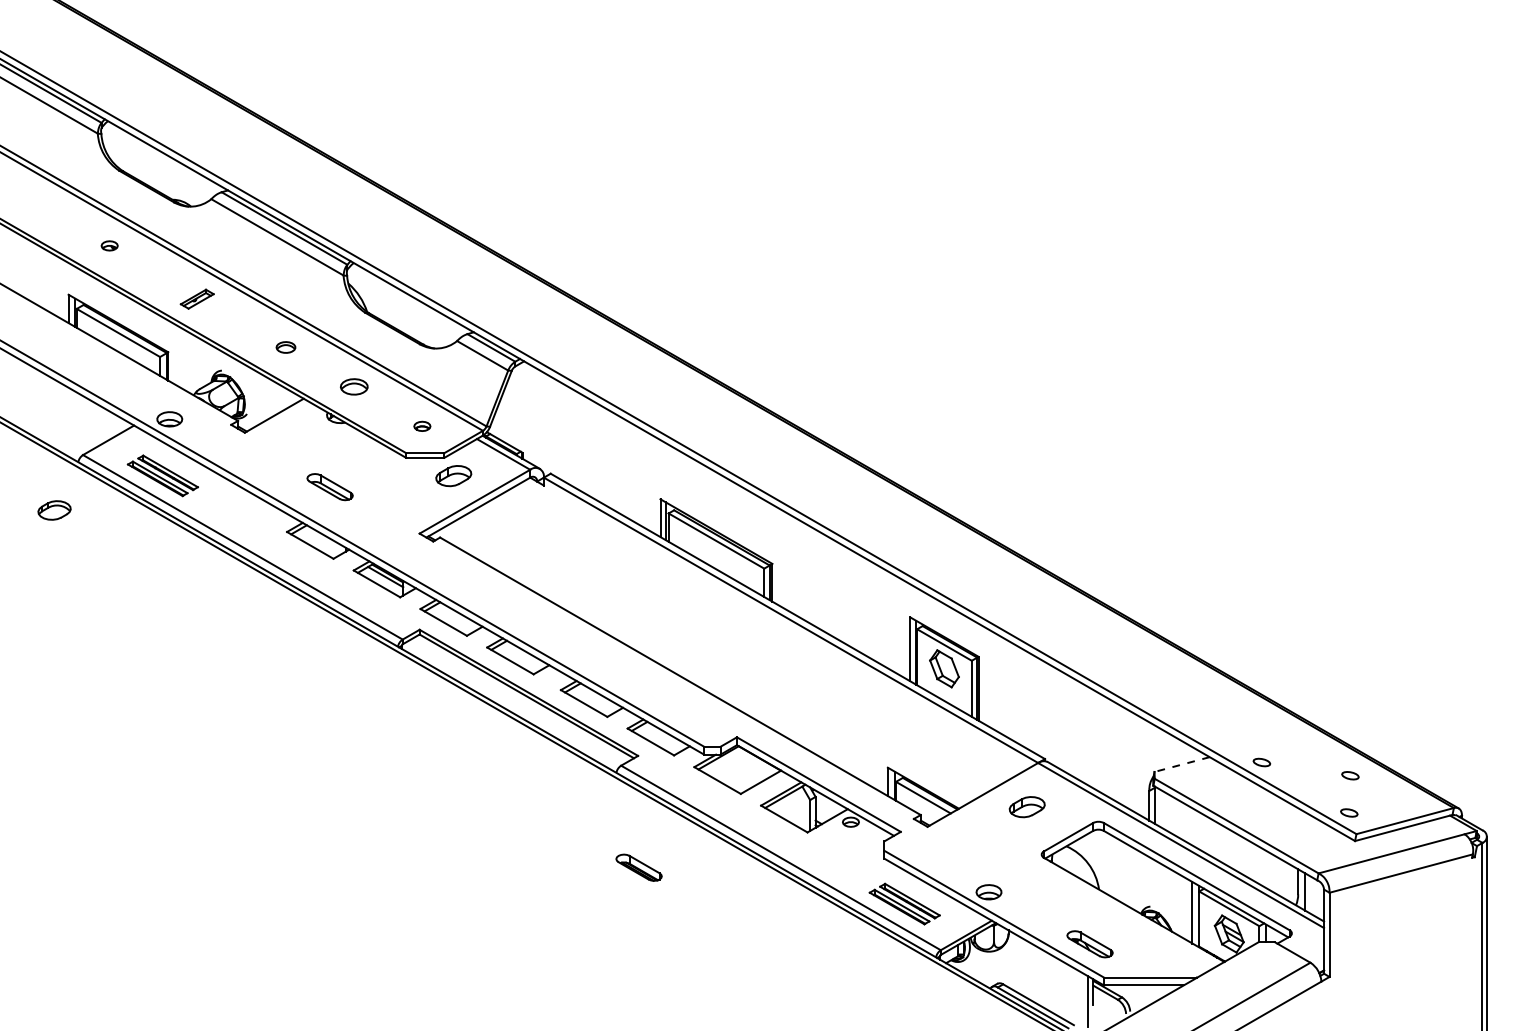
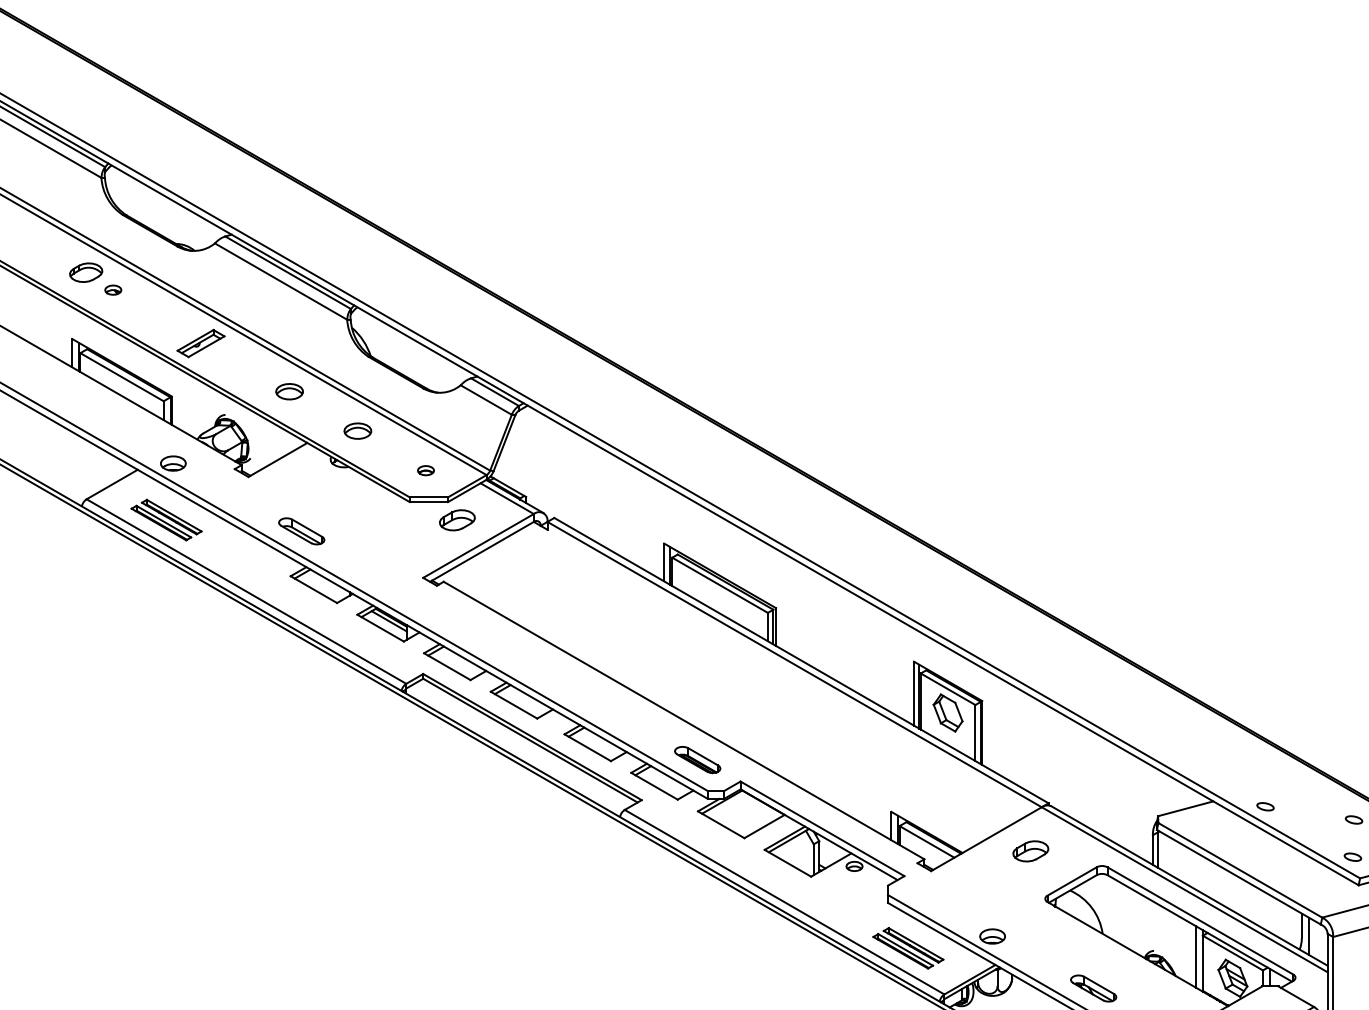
part: (196, 298) -> (200, 342), size x1.43
part: (285, 347) -> (289, 391), size x1.43
part: (329, 487) -> (301, 531), moved
part: (54, 510) -> (86, 272), moved
line: (1182, 764) -> (1186, 808), dashed -> solid
part: (638, 867) -> (697, 759), moved

